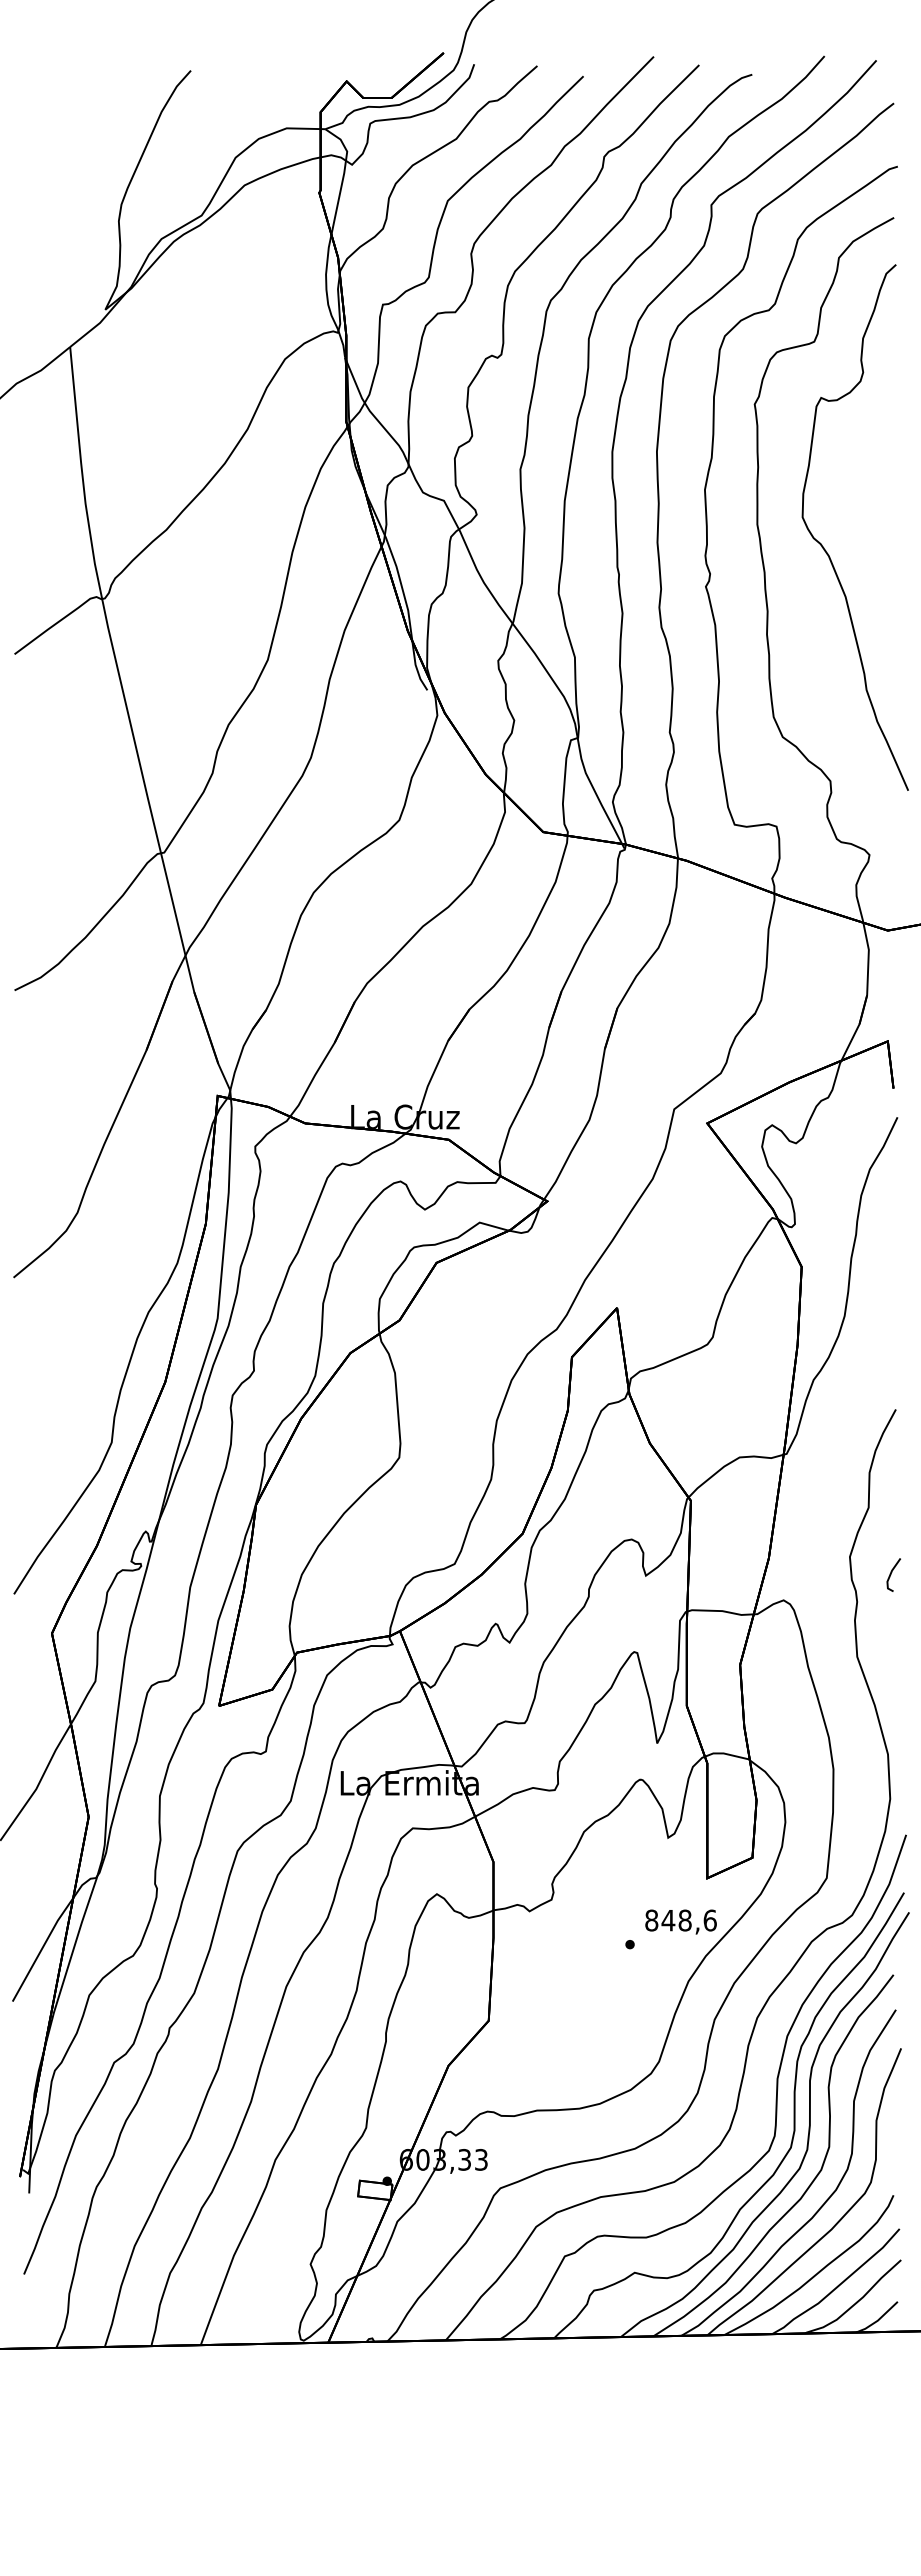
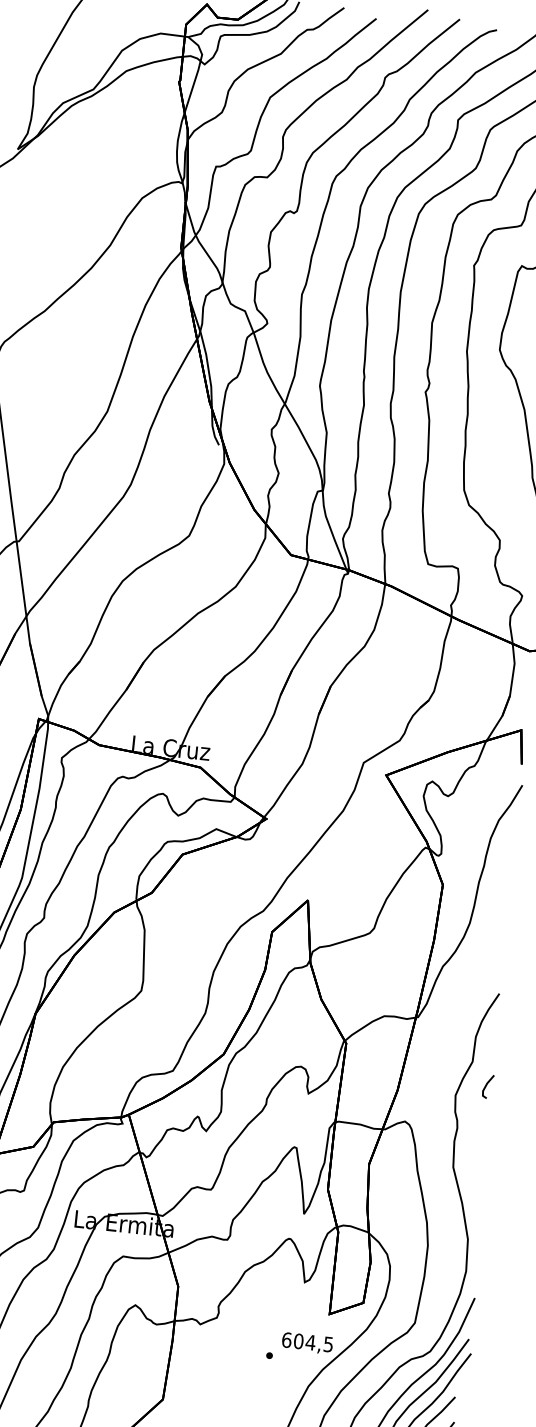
line: (891, 1574) -> (486, 1086), moved
text: (680, 1920) -> (307, 1342), 848,6 -> 604,5

